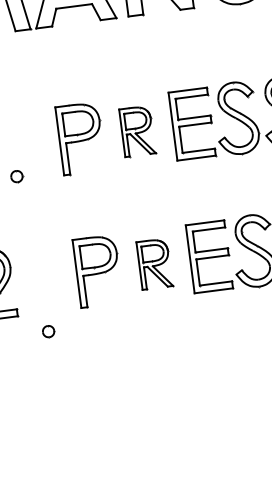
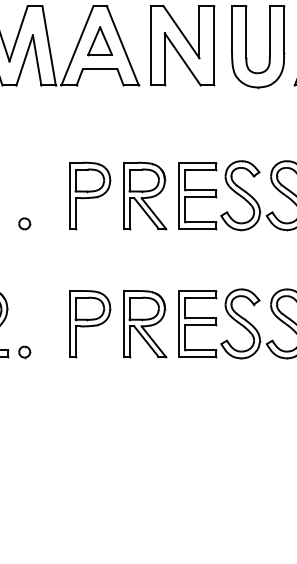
part: (138, 131) -> (145, 195), size x1.43
part: (155, 264) -> (145, 324), size x1.43
part: (48, 332) -> (24, 352), moved

